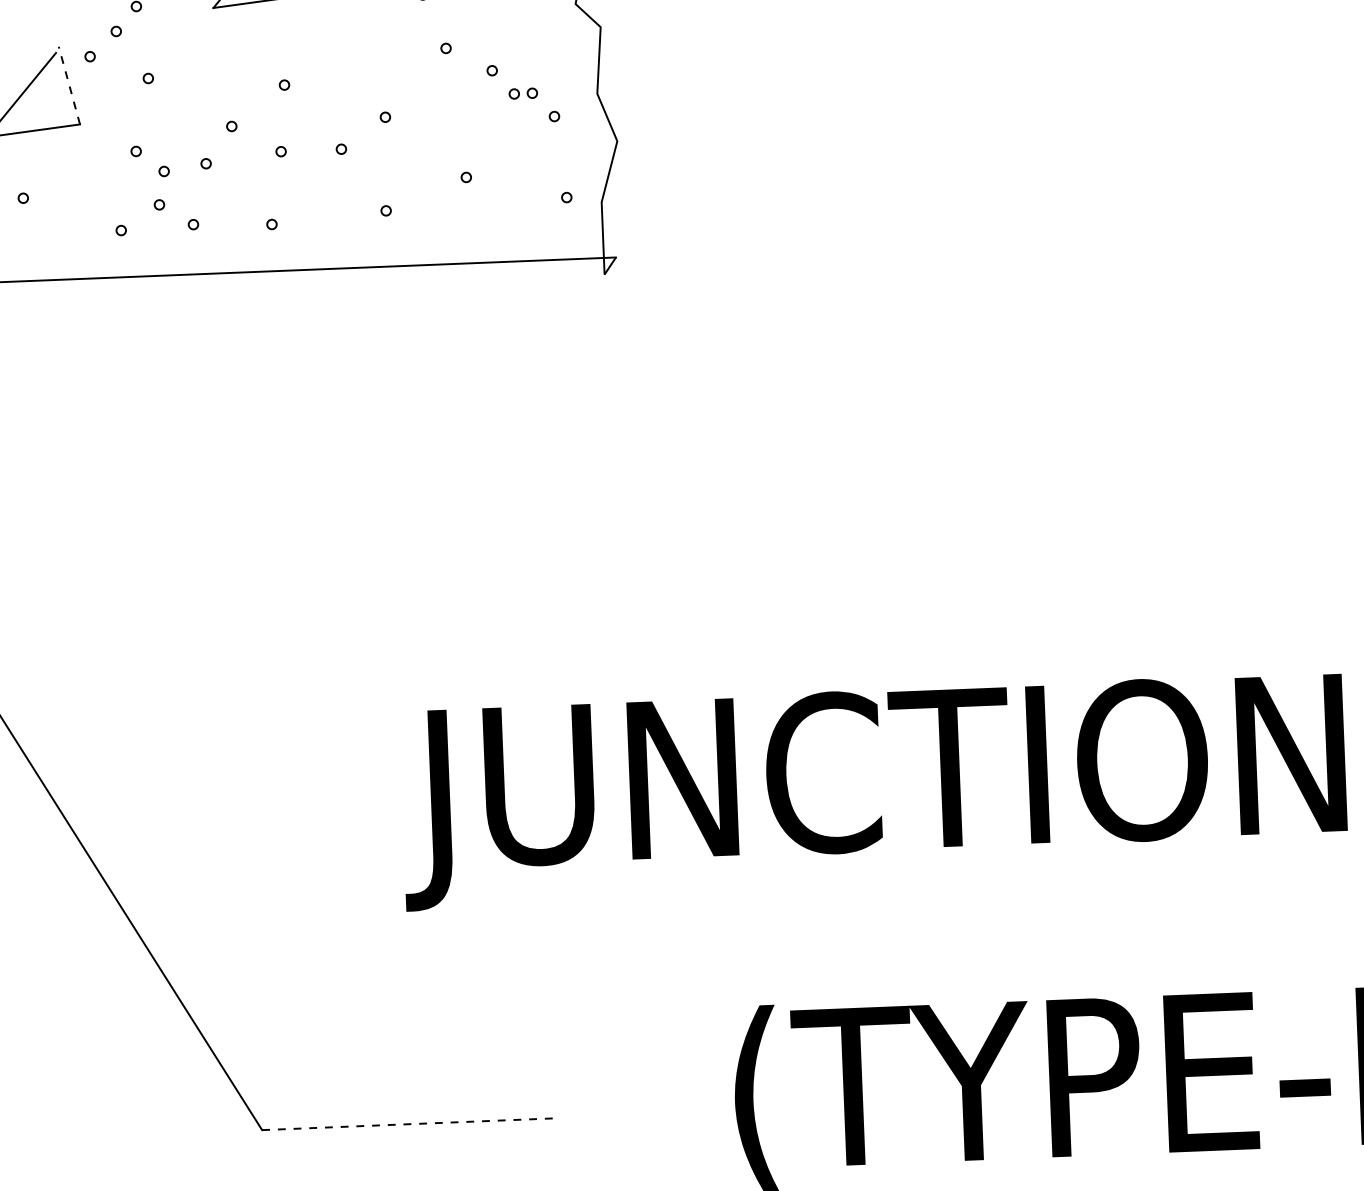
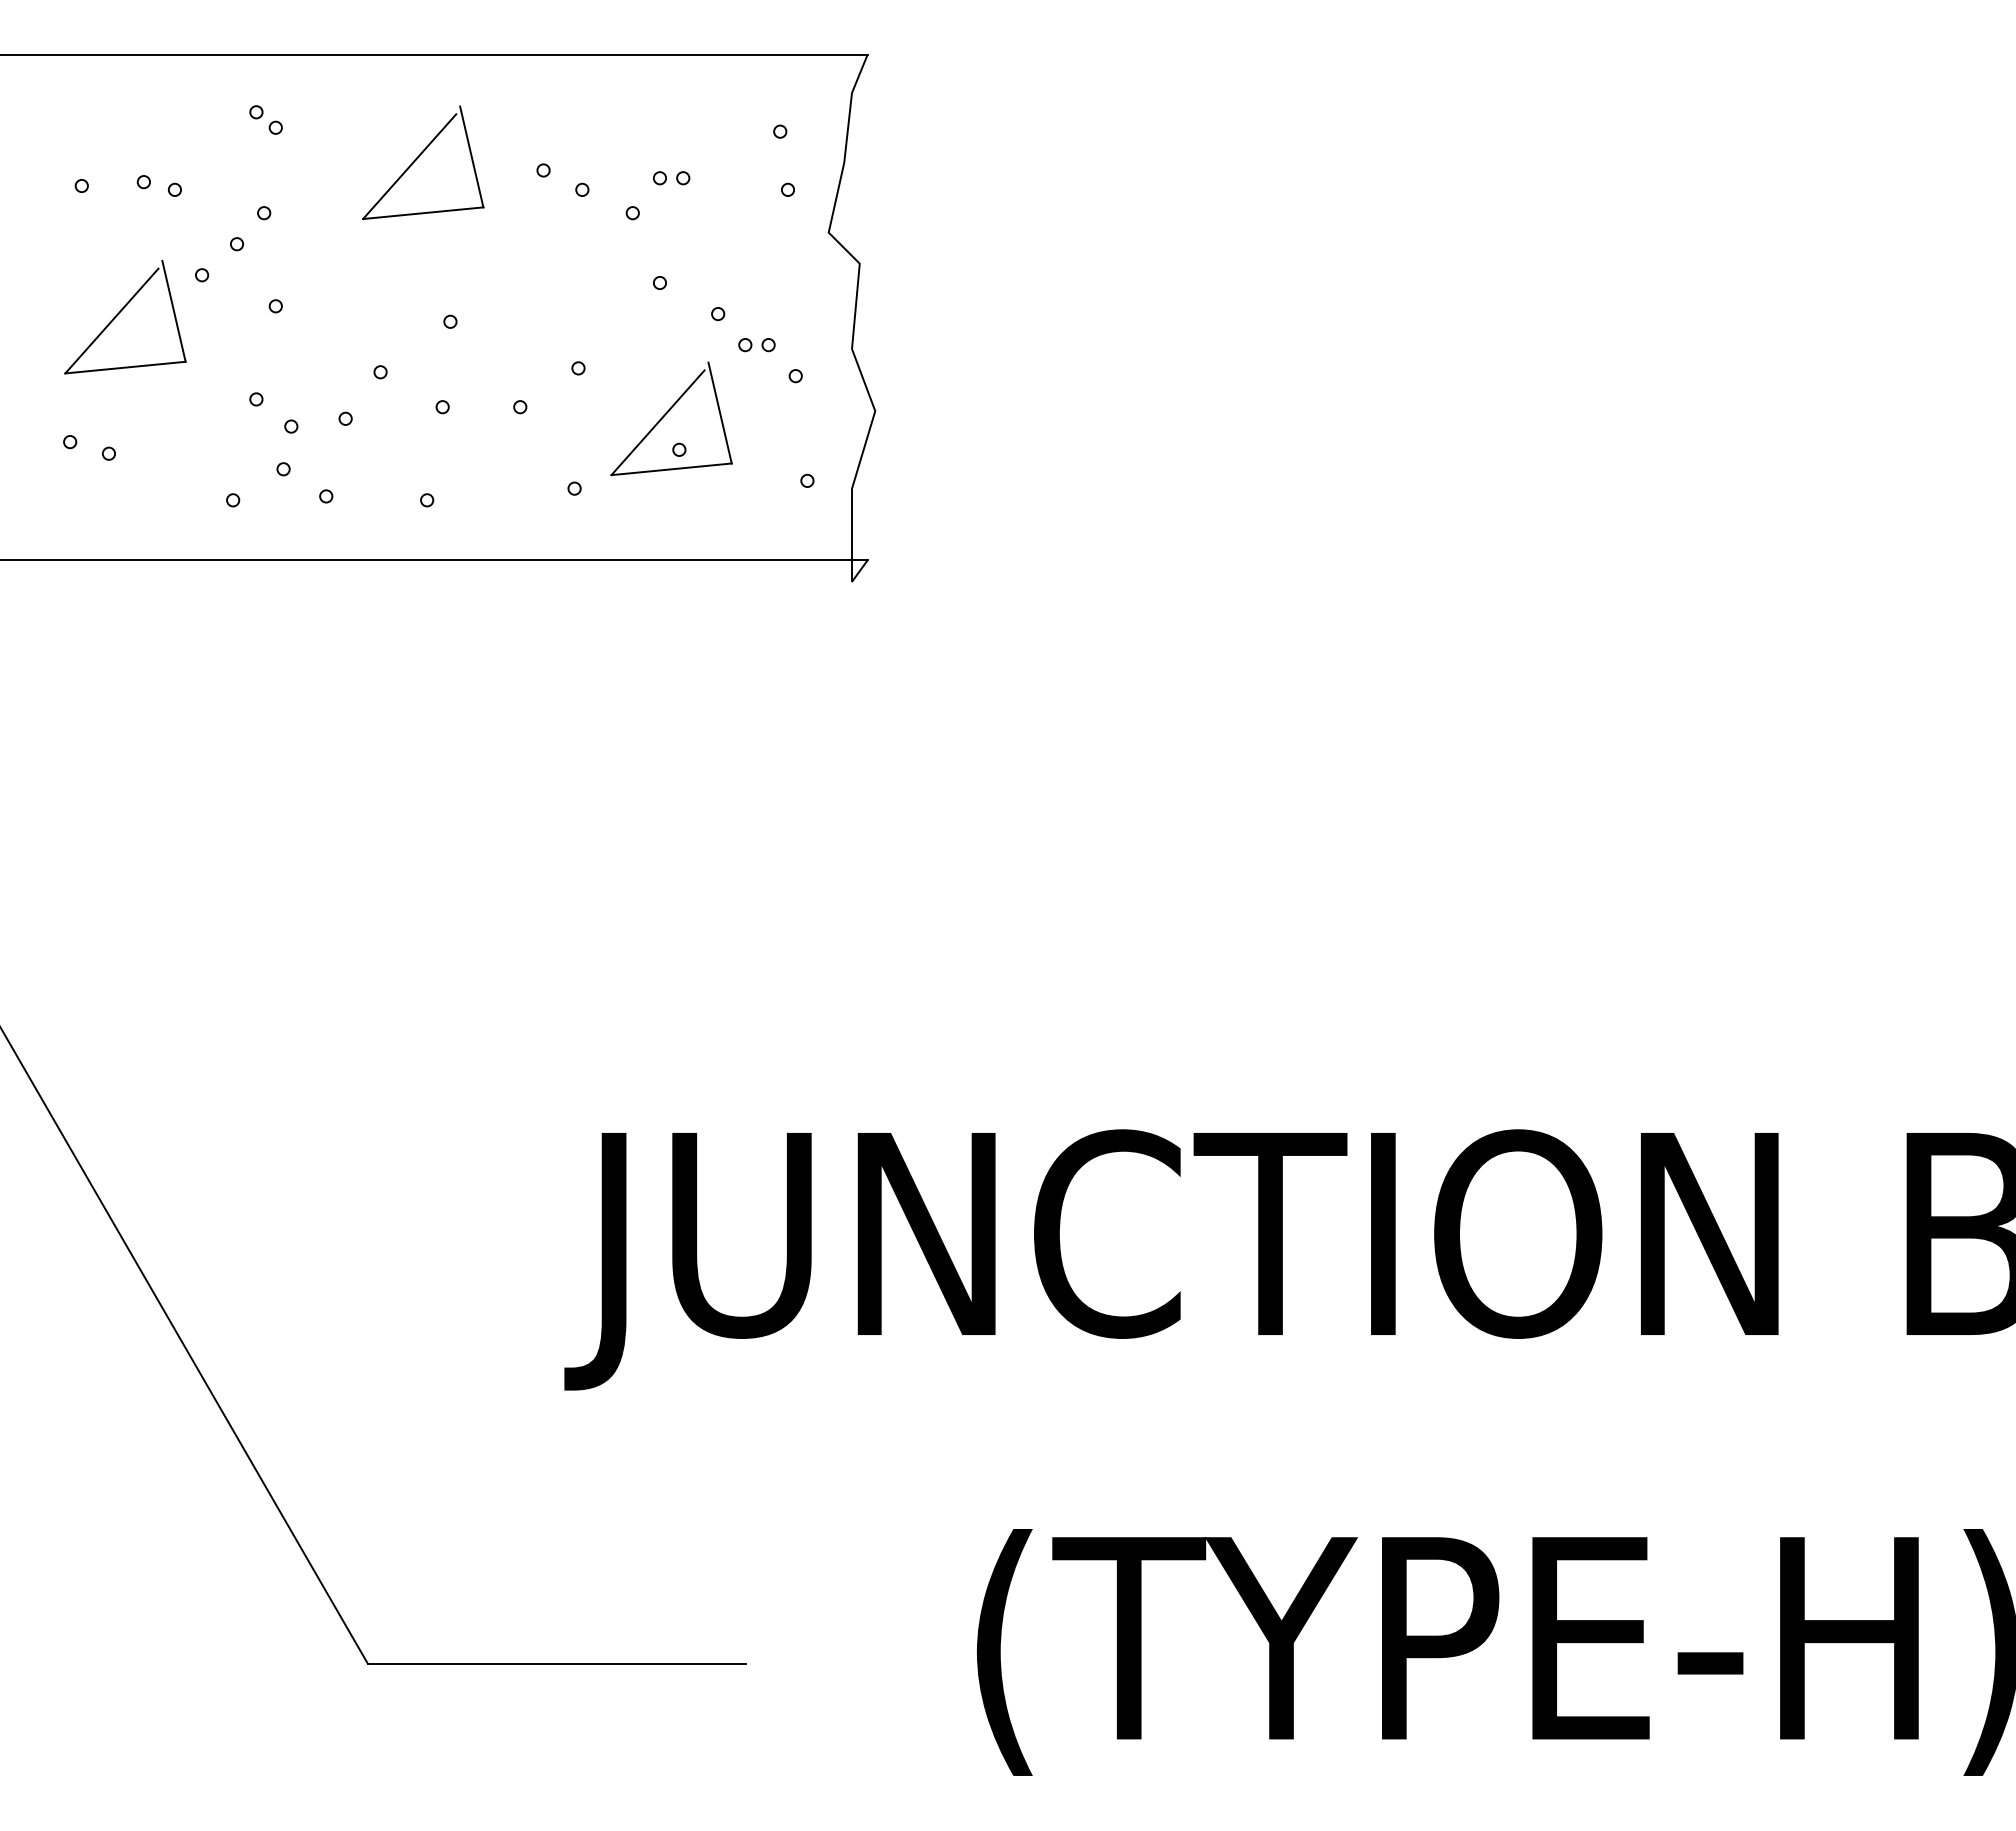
line: (69, 85) -> (174, 311), dashed -> solid
part: (455, 149) -> (667, 413), added
line: (408, 1124) -> (556, 1663), dashed -> solid

